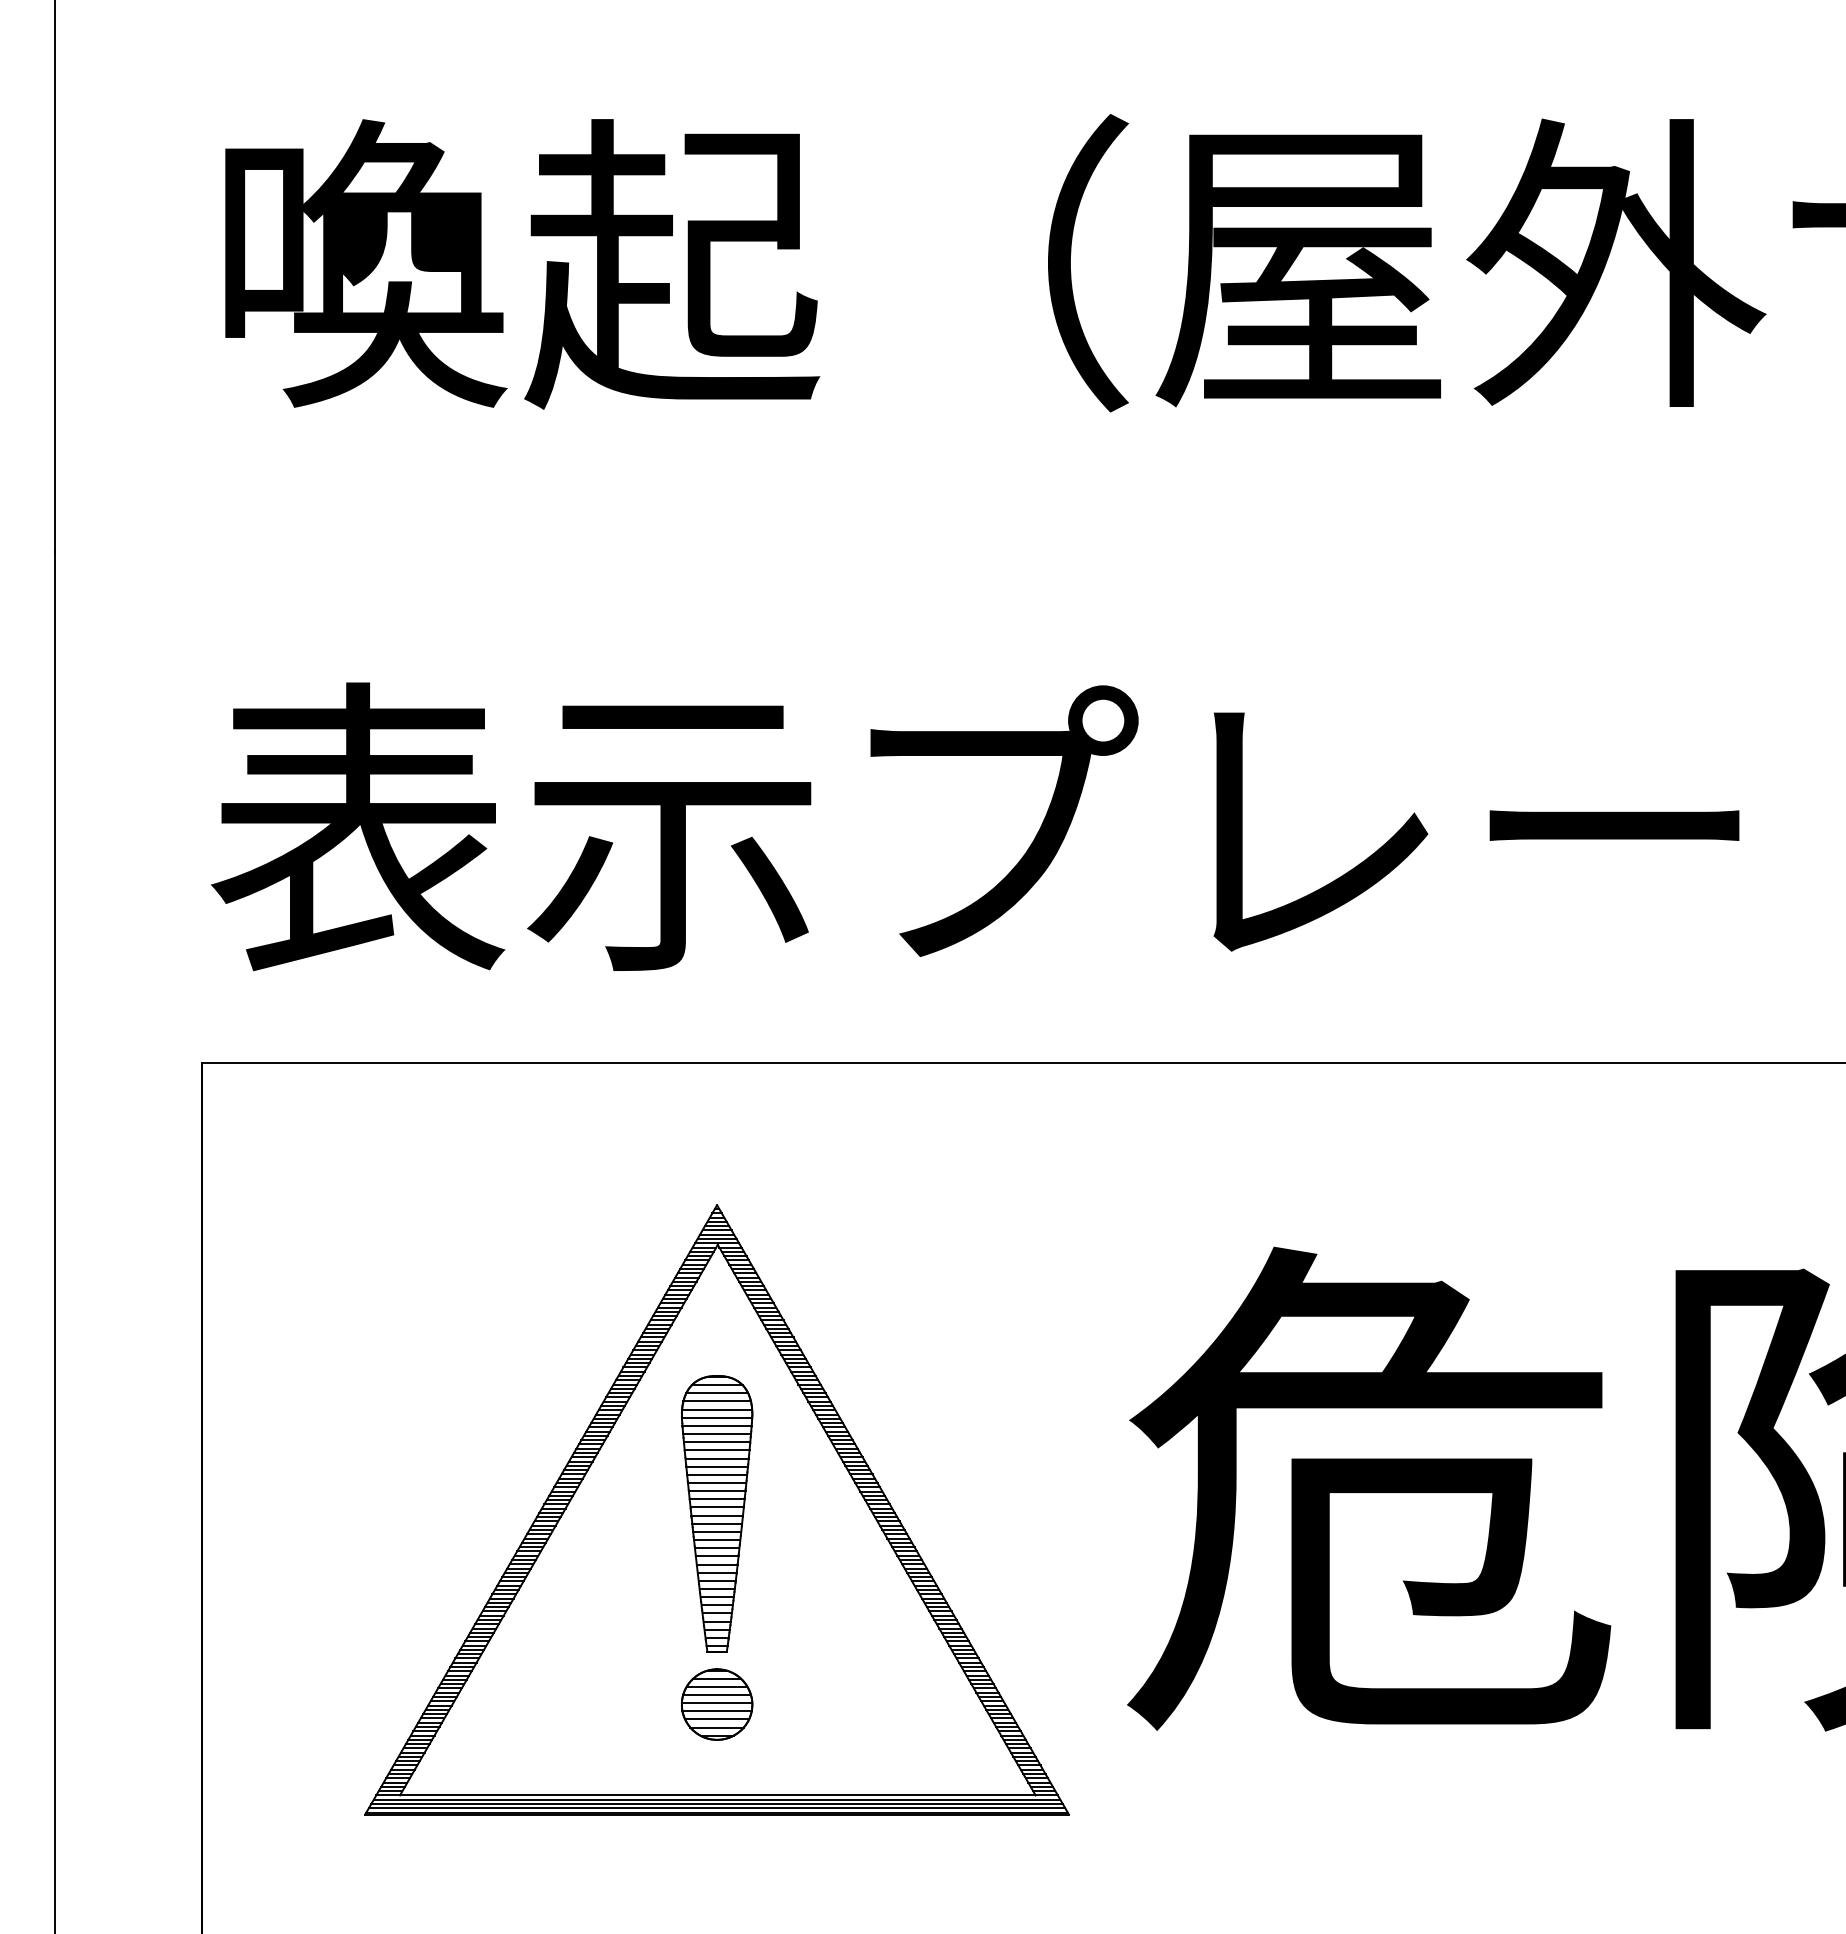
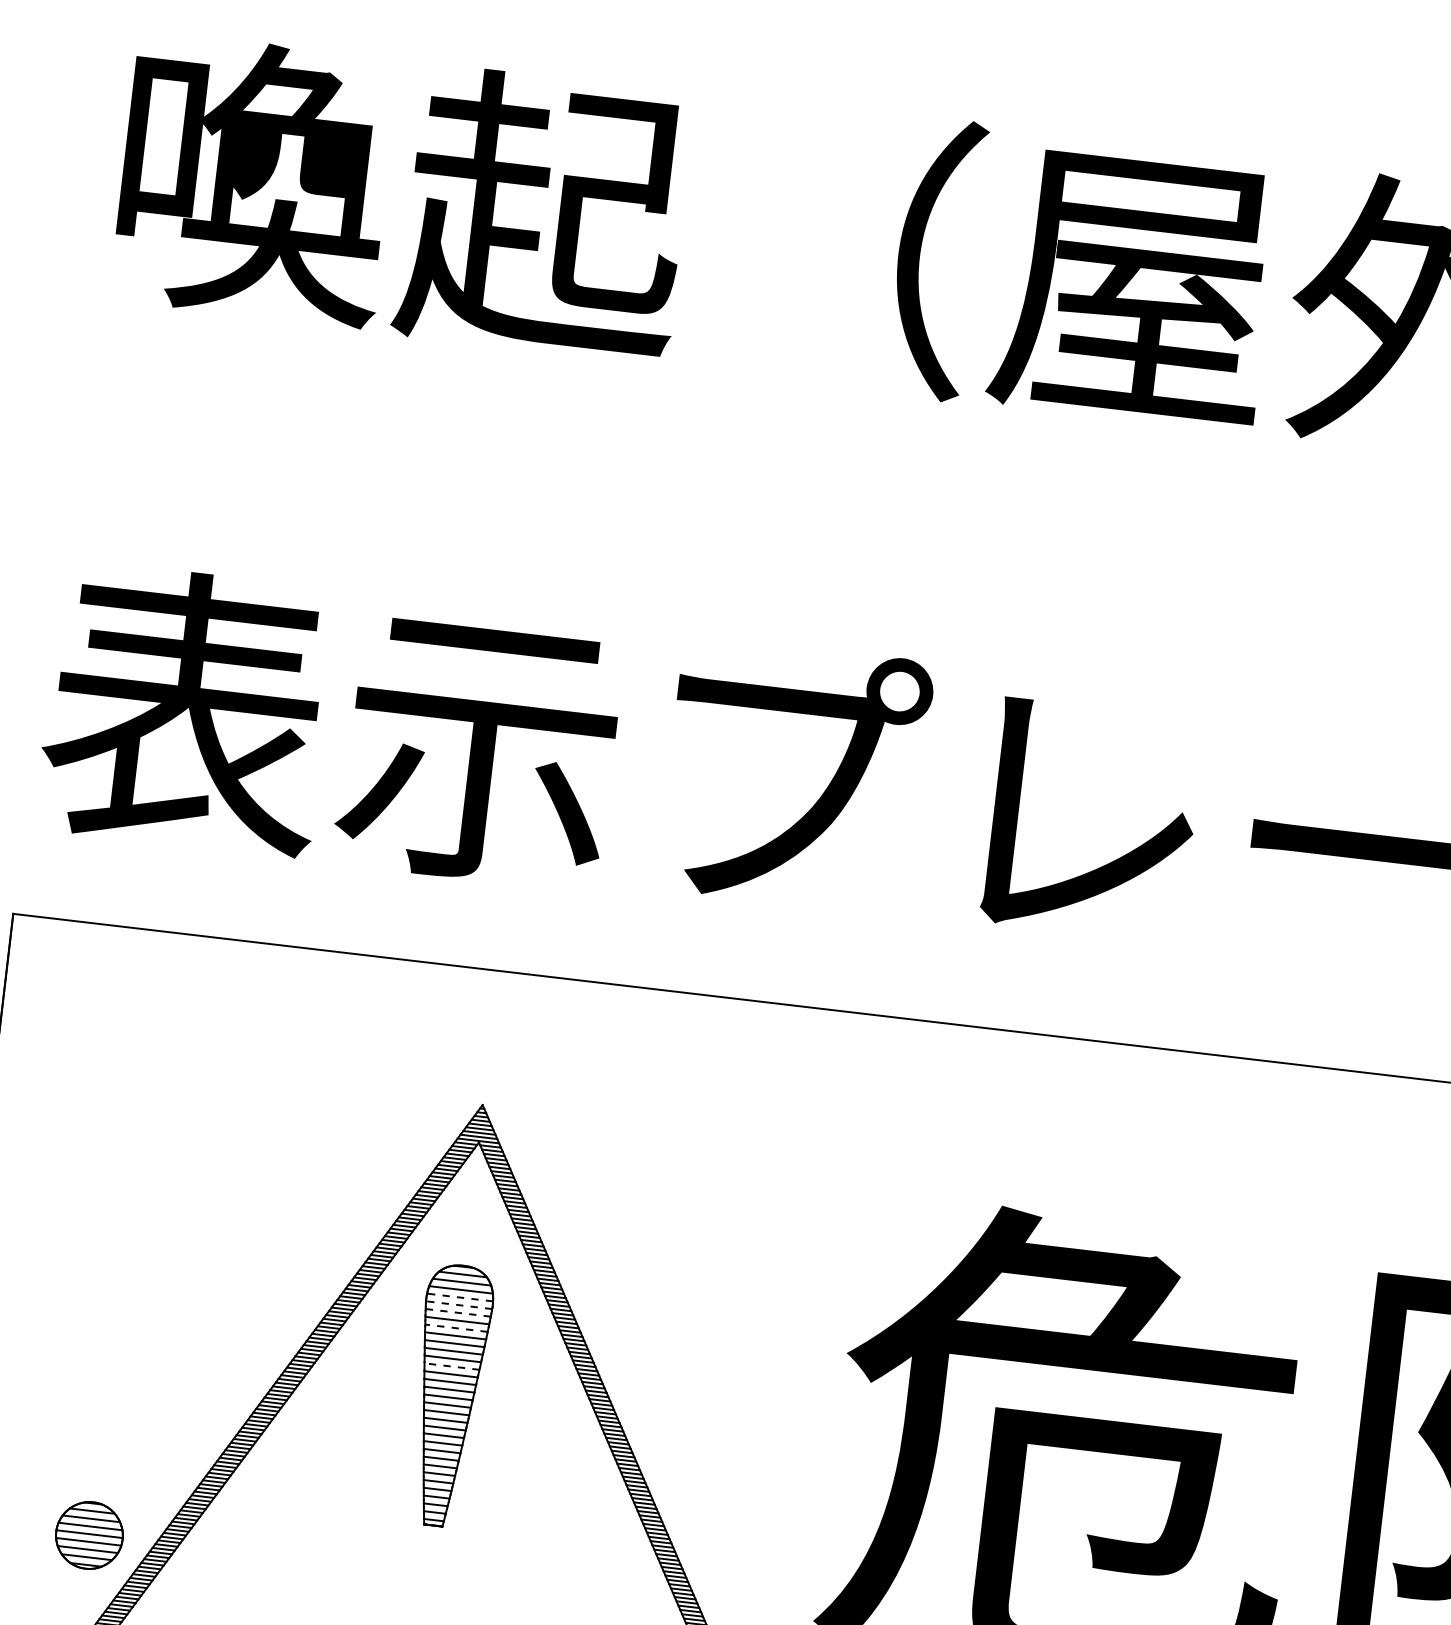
line: (716, 1409) -> (459, 1297), solid -> dashed
line: (716, 1417) -> (458, 1304), solid -> dashed
line: (717, 1425) -> (458, 1312), solid -> dashed
line: (716, 1442) -> (455, 1328), solid -> dashed
line: (716, 1482) -> (451, 1366), solid -> dashed
part: (717, 1704) -> (89, 1535), moved

